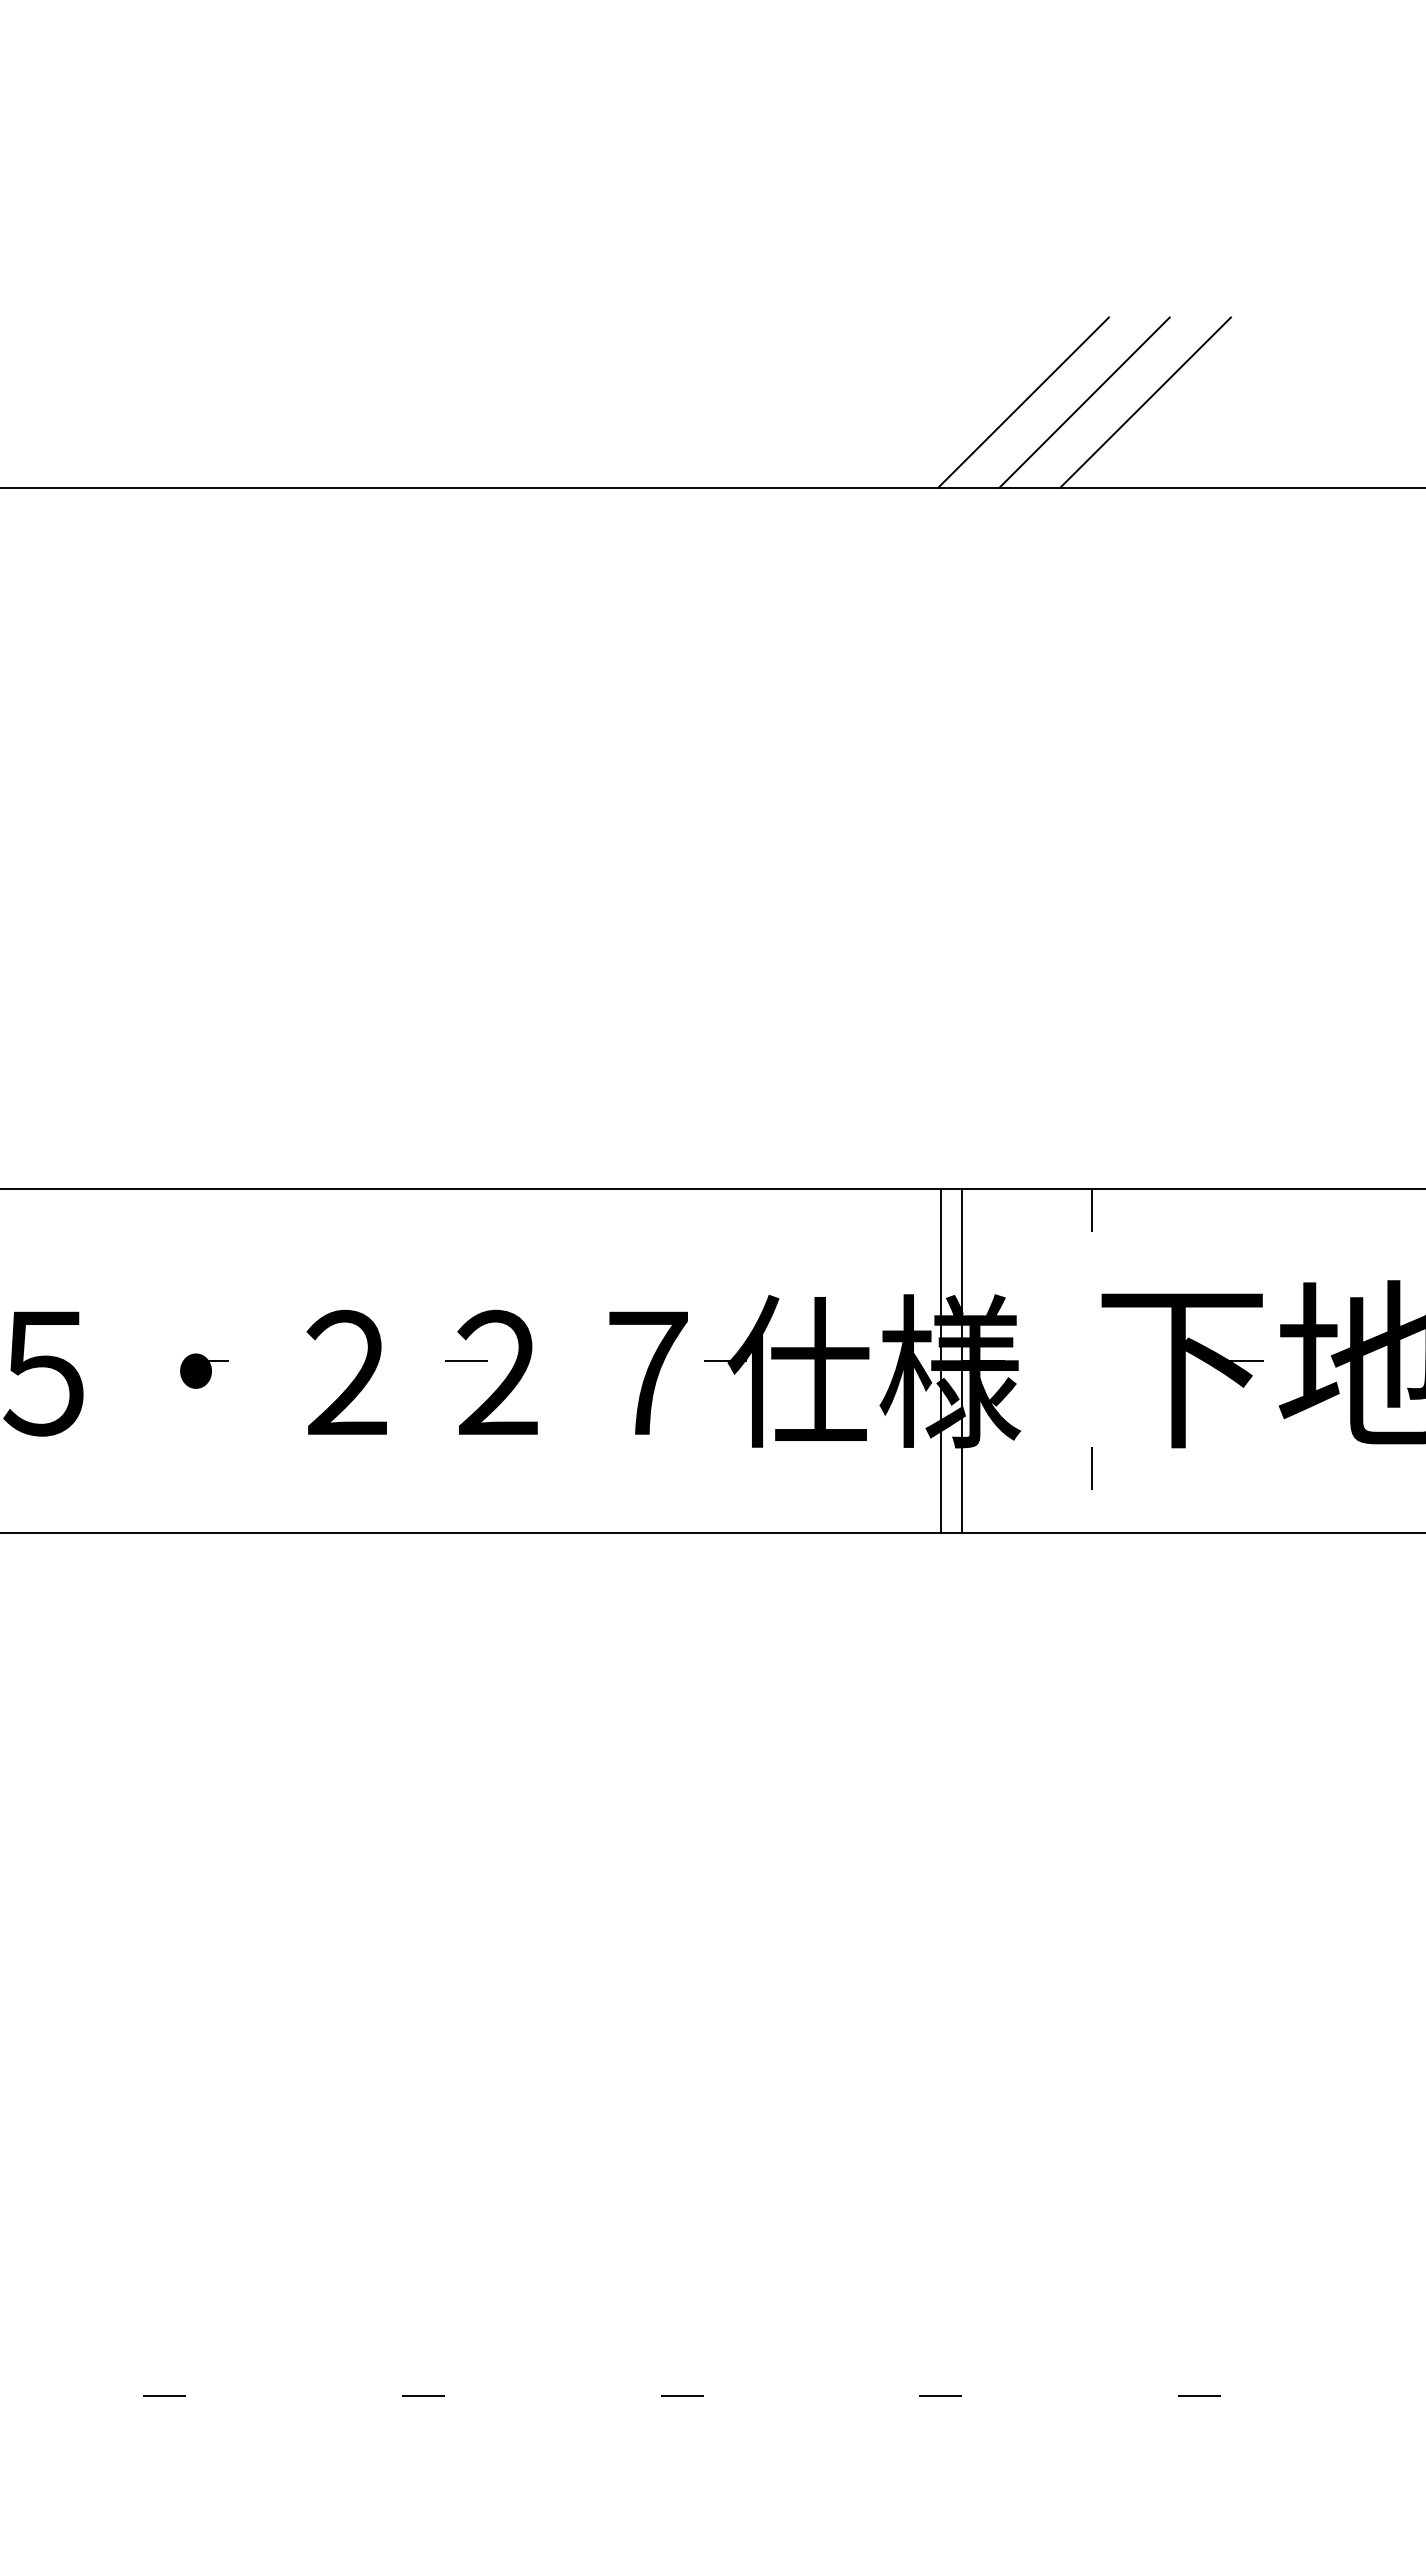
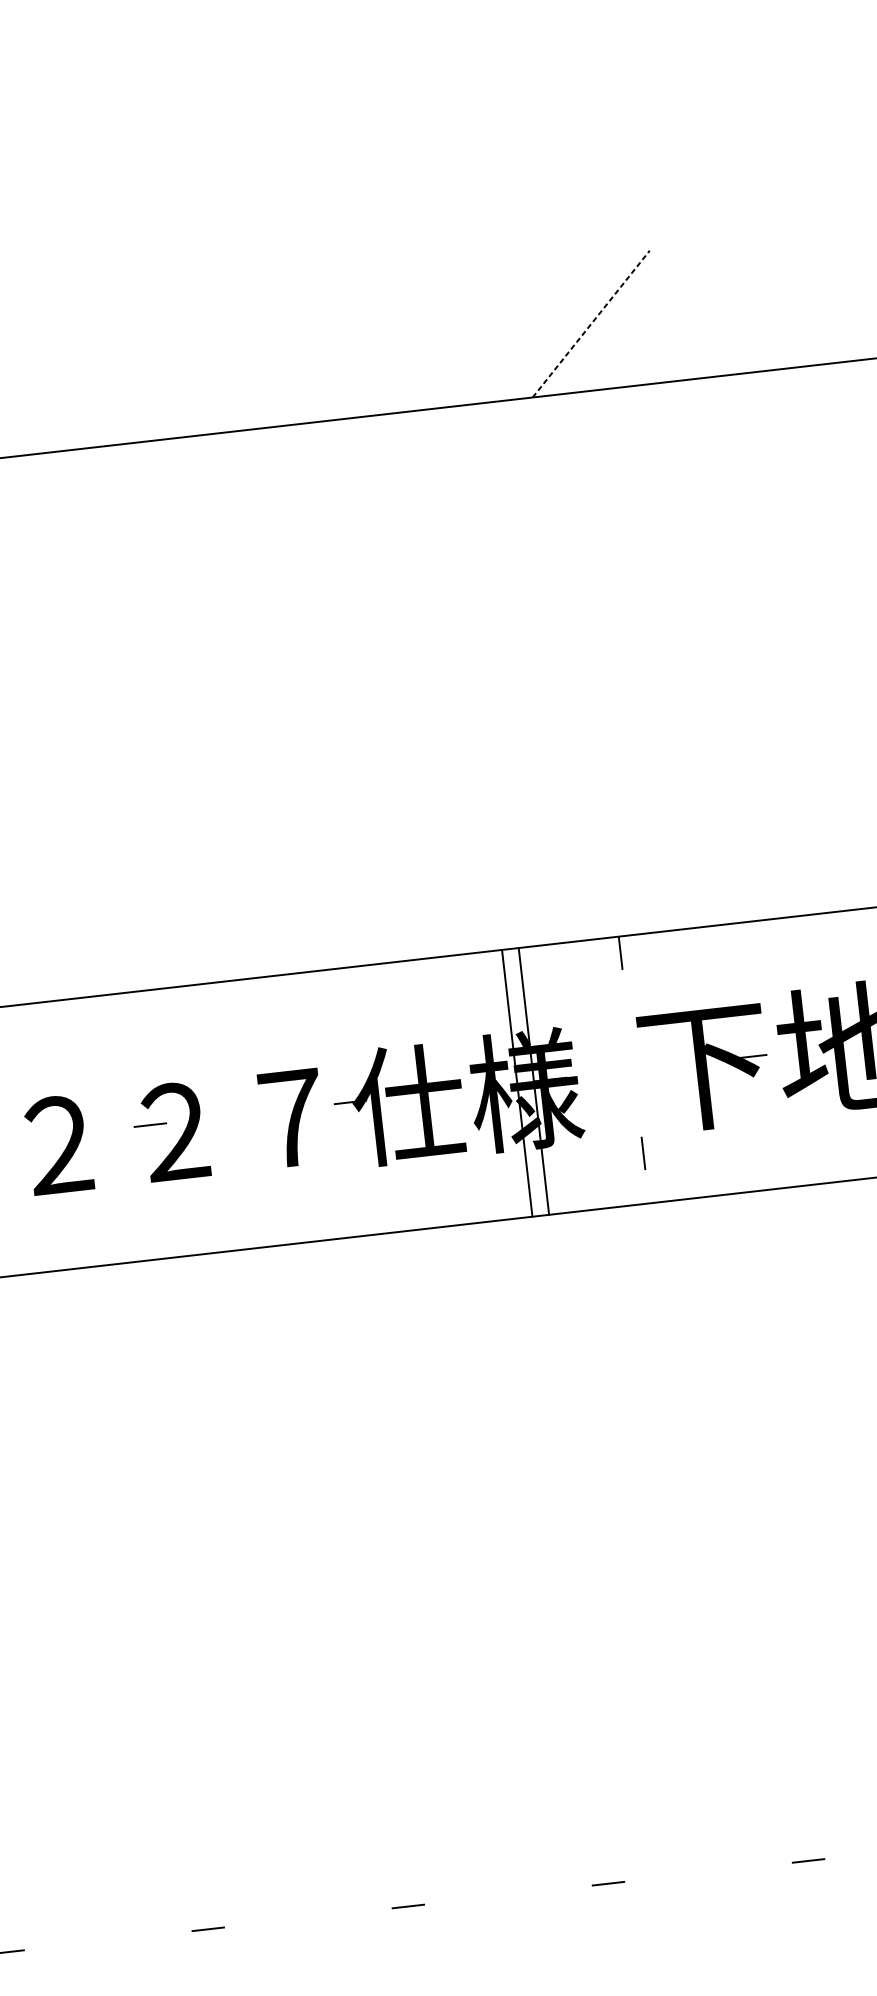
line: (1023, 402) -> (496, 334), removed
line: (1084, 402) -> (543, 329), removed
line: (1145, 402) -> (591, 324), solid -> dashed

